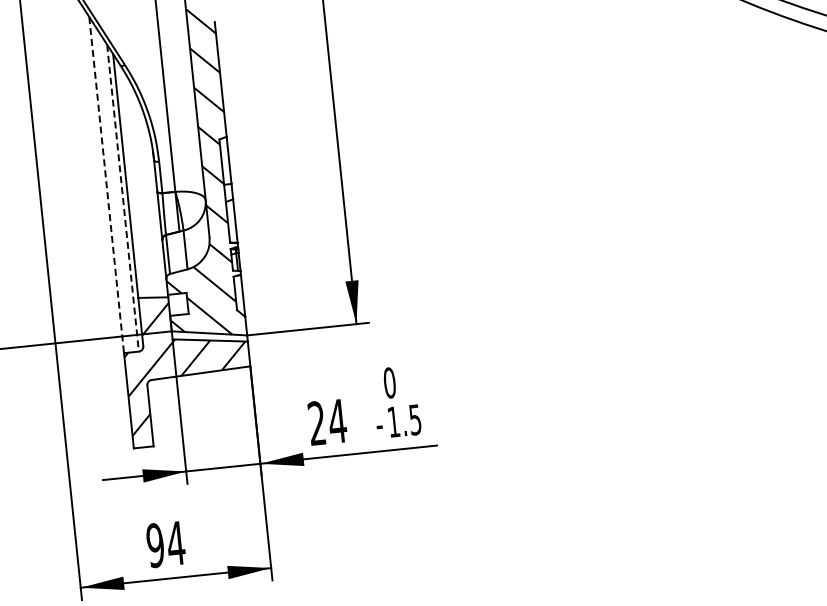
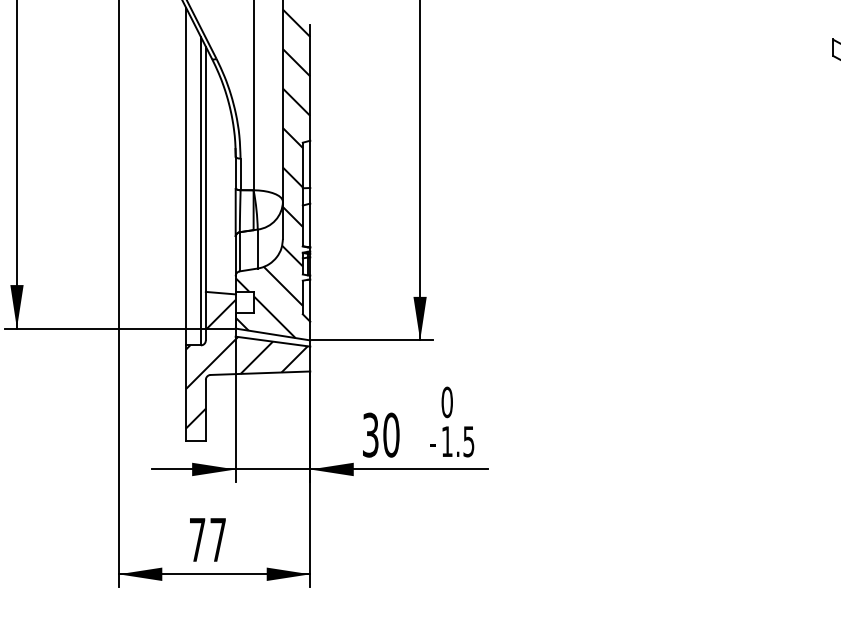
line: (106, 185) -> (185, 176), dashed -> solid
line: (122, 198) -> (200, 191), dashed -> solid
text: (326, 421) -> (380, 434), 24 -> 30
text: (165, 544) -> (207, 539), 94 -> 77

